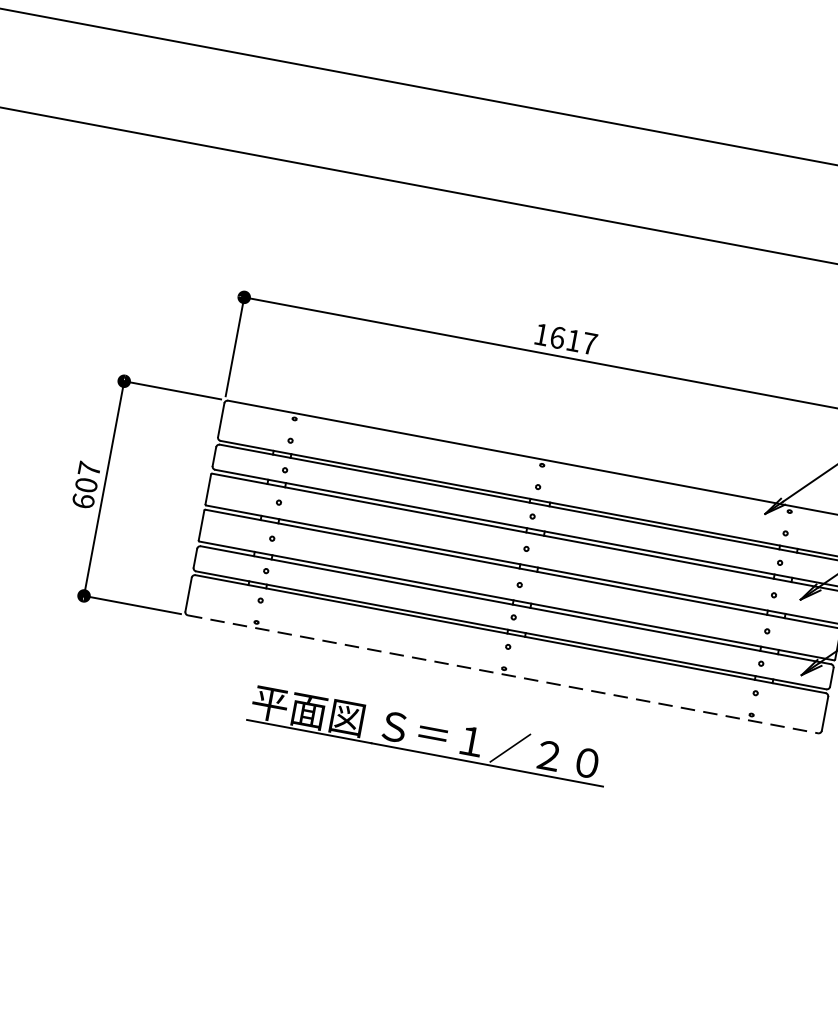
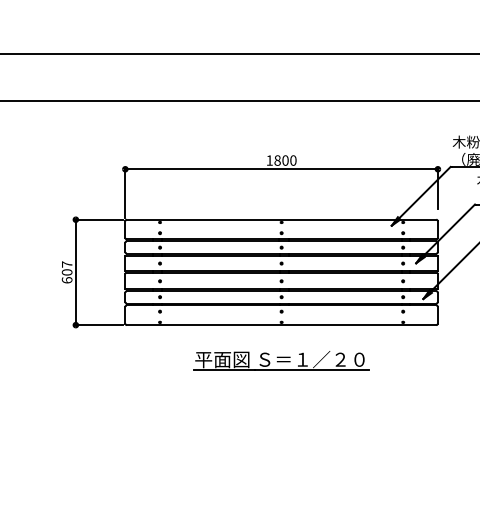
text: (573, 340) -> (285, 160), 1617 -> 1800
line: (502, 675) -> (281, 325), dashed -> solid
part: (428, 734) -> (281, 360), moved

